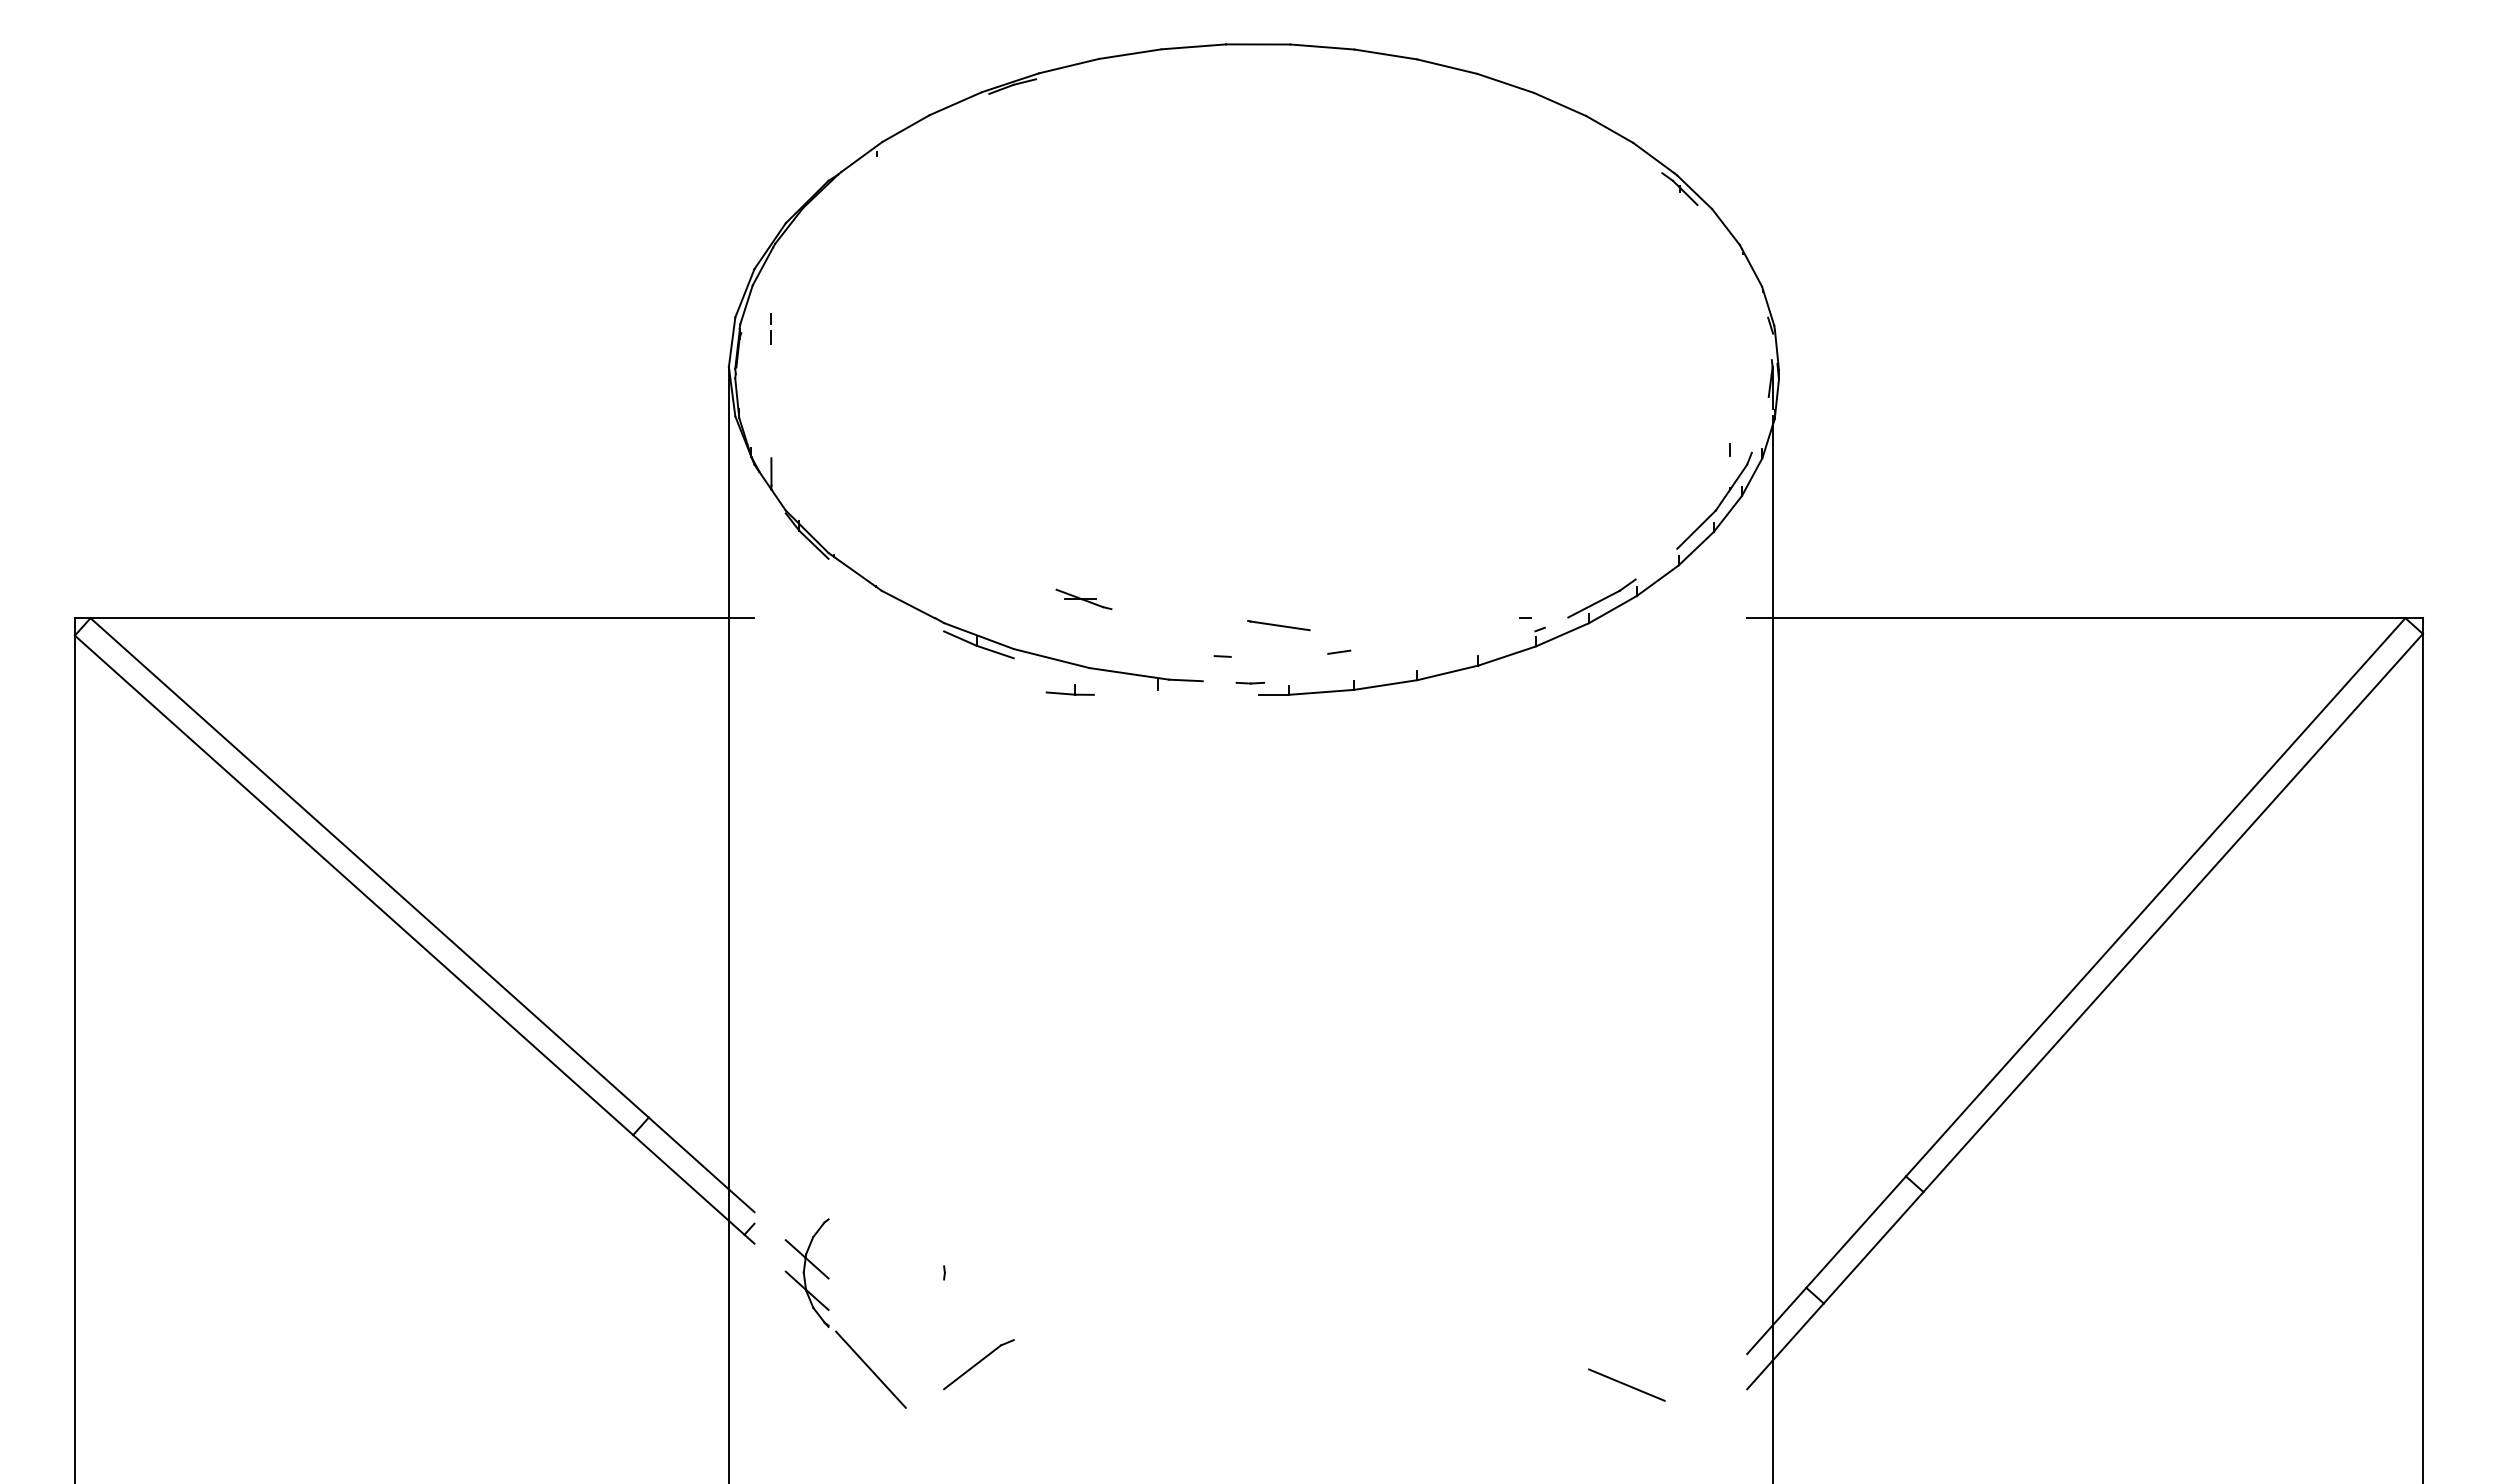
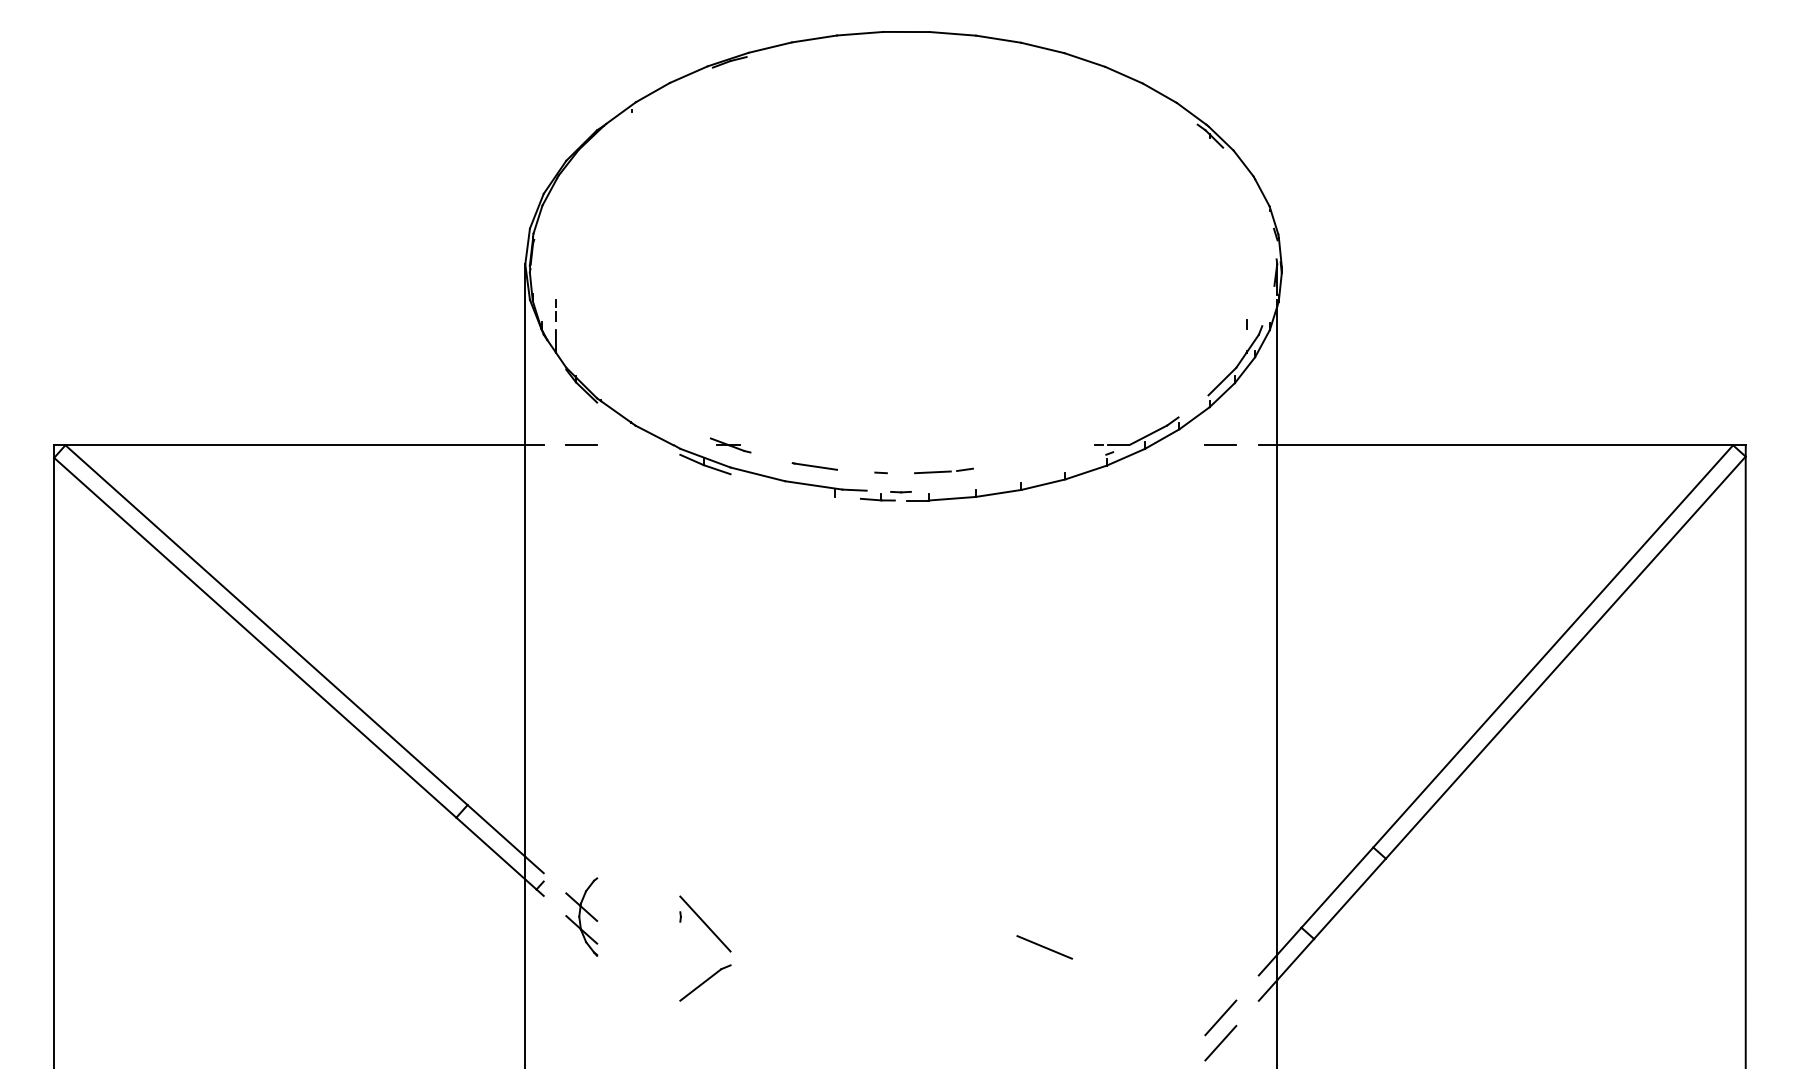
line: (770, 330) -> (555, 311), moved
part: (1083, 599) -> (730, 445), moved
line: (806, 618) -> (581, 445), added
line: (1551, 618) -> (1117, 445), added
line: (1693, 618) -> (1220, 445), added
line: (1278, 625) -> (814, 466), moved
line: (1294, 655) -> (932, 472), added
part: (1069, 689) -> (877, 496), moved
line: (870, 1369) -> (705, 923), moved
line: (1626, 1384) -> (1044, 946), moved
line: (1693, 1412) -> (1220, 1017), added
line: (1693, 1448) -> (1220, 1043), added

